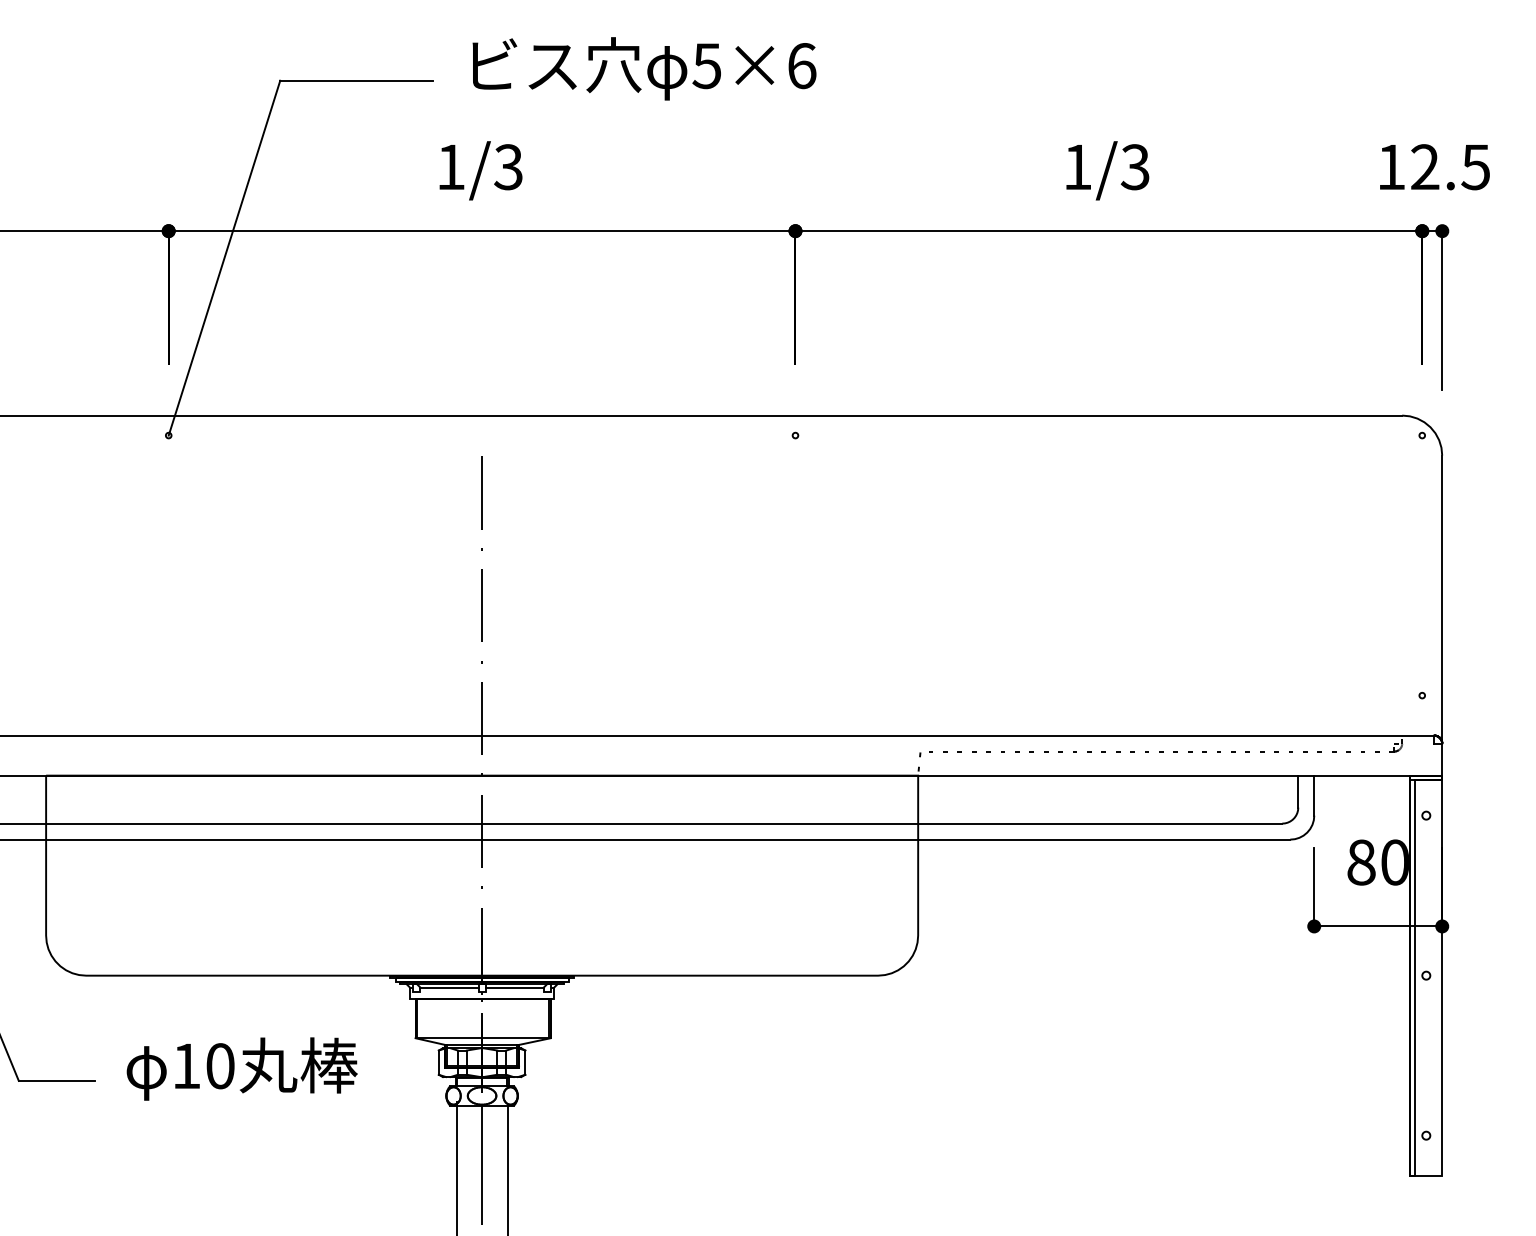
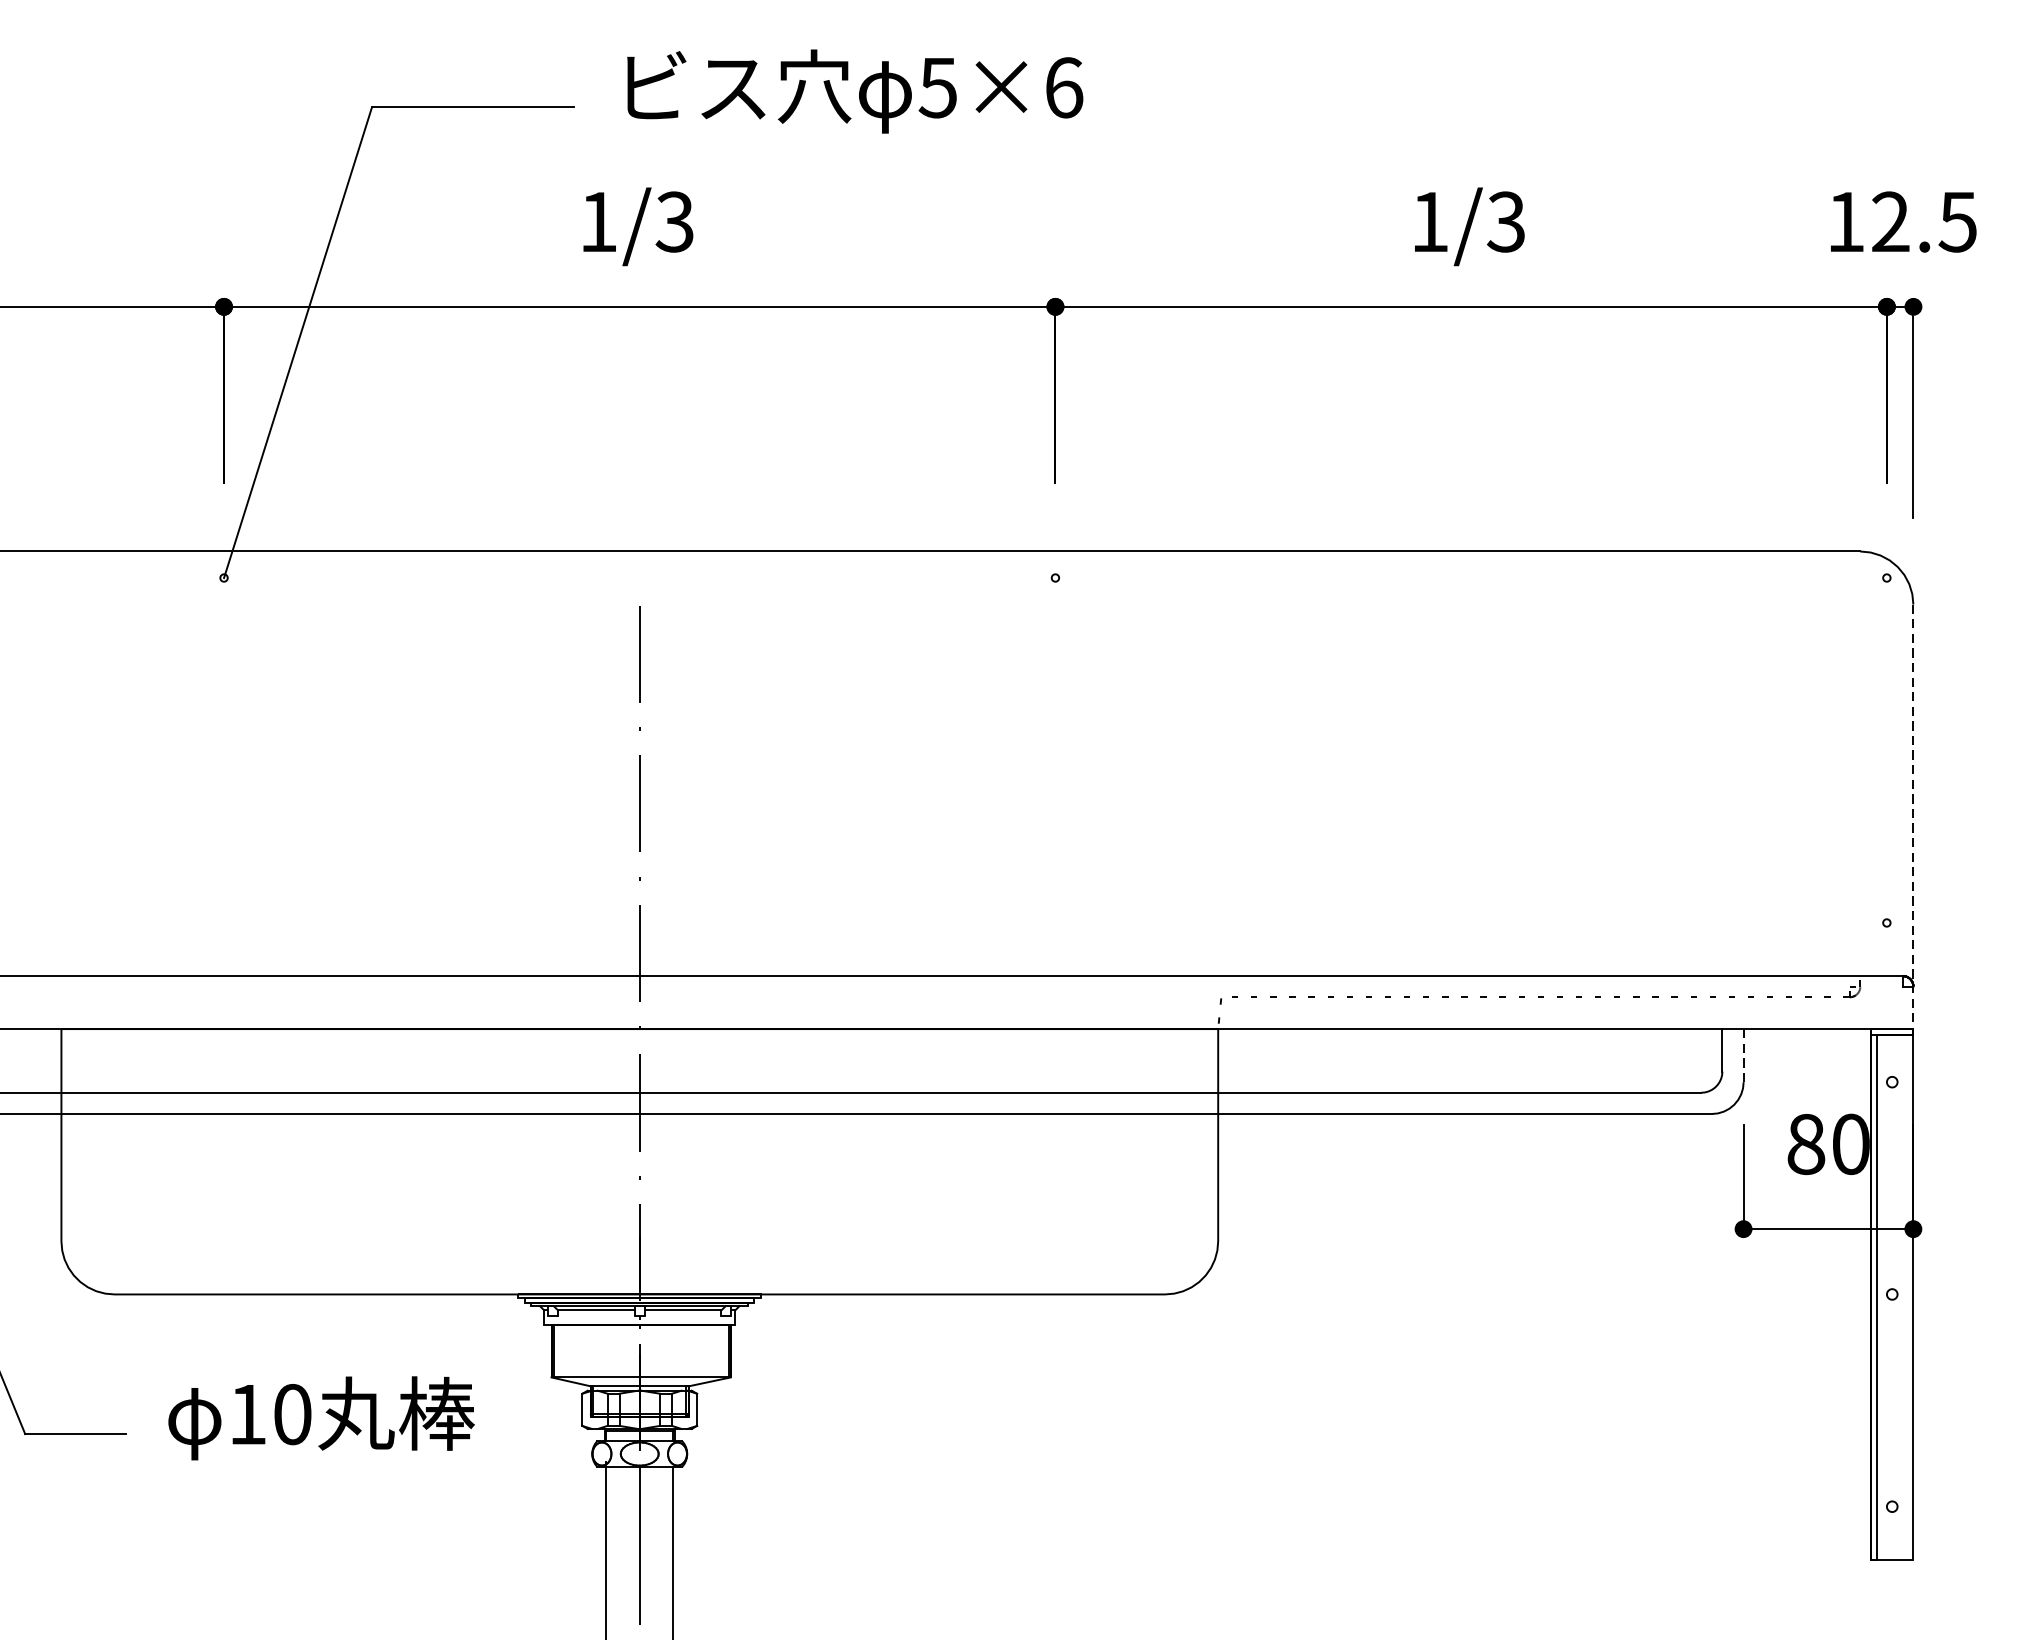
line: (1442, 616) -> (1913, 818), solid -> dashed
line: (1314, 796) -> (1743, 1056), solid -> dashed

